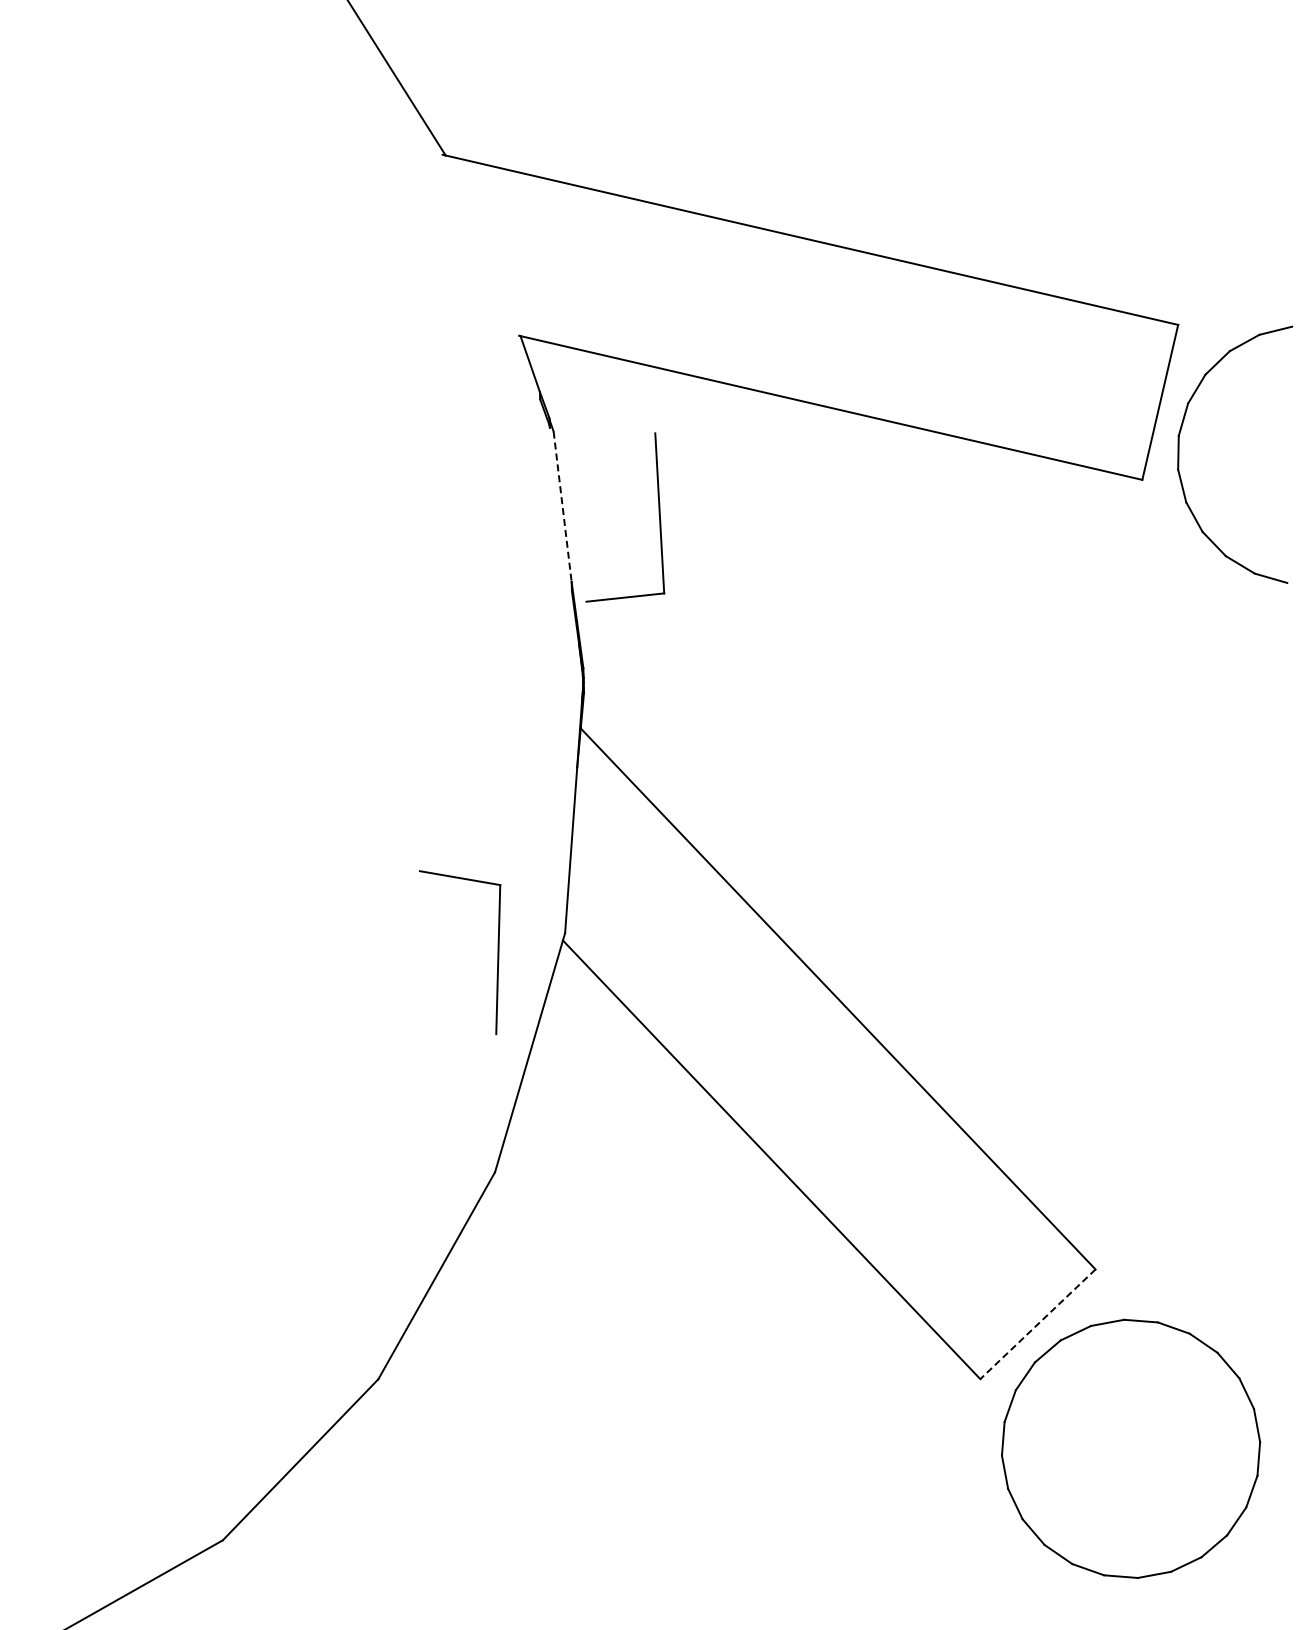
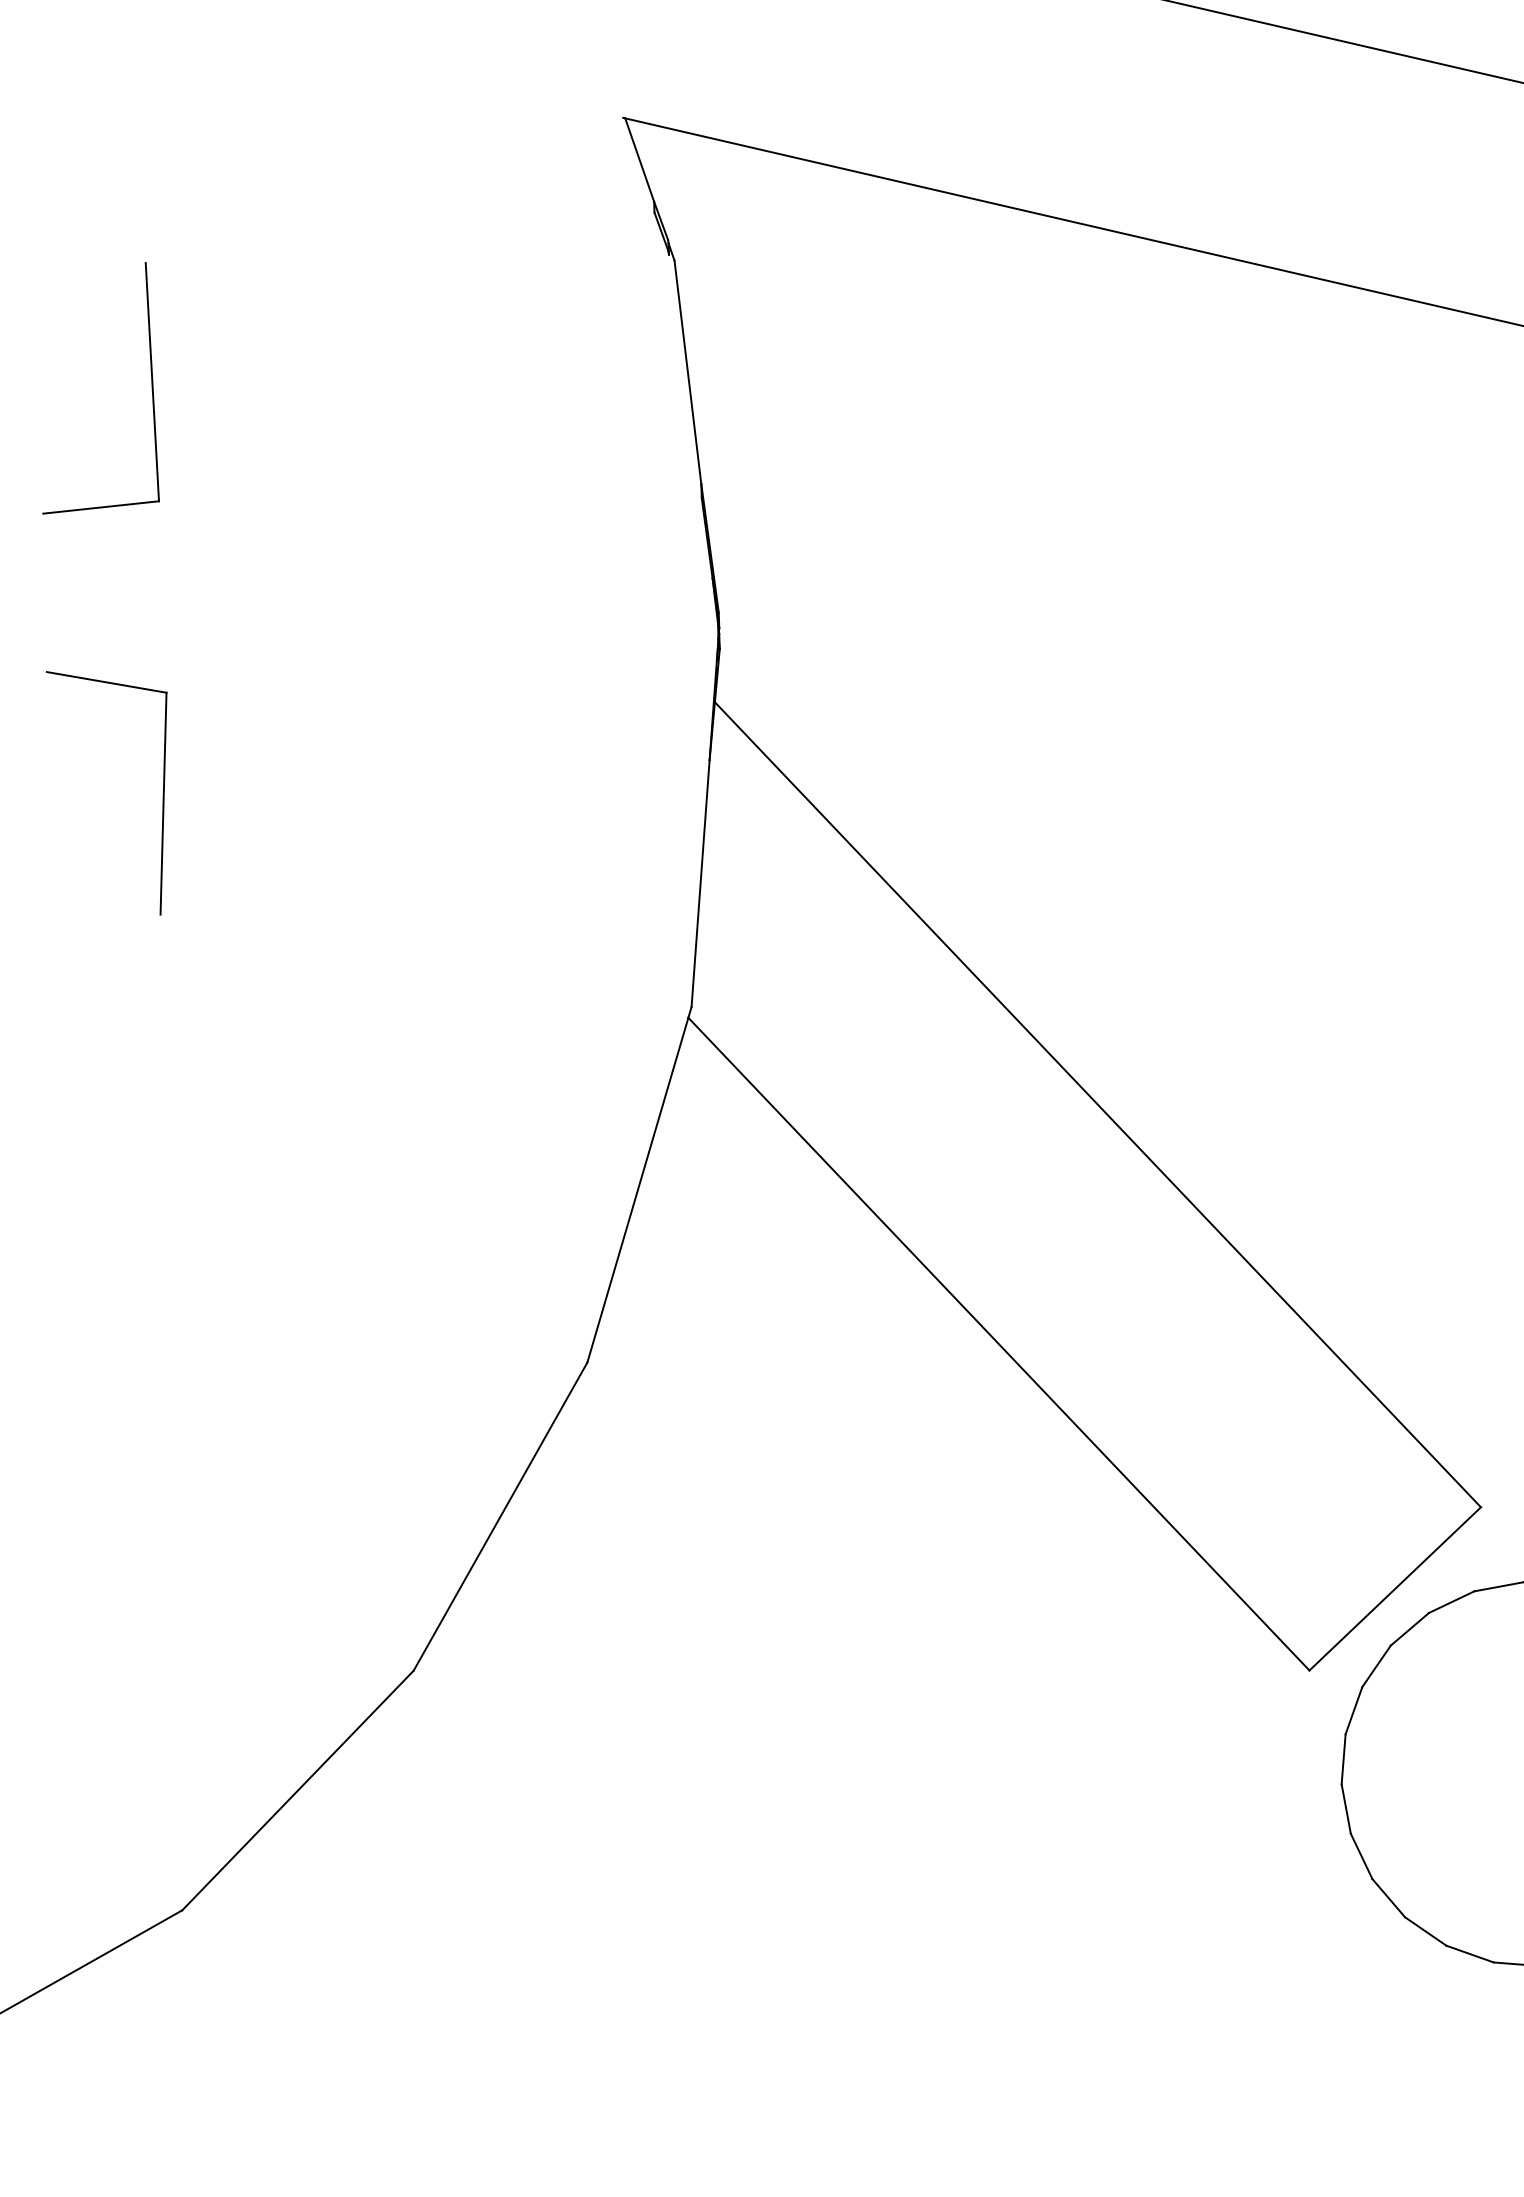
line: (562, 506) -> (687, 371), dashed -> solid
part: (658, 514) -> (150, 383), moved
part: (497, 952) -> (162, 793), moved
line: (1037, 1324) -> (1394, 1589), dashed -> solid

